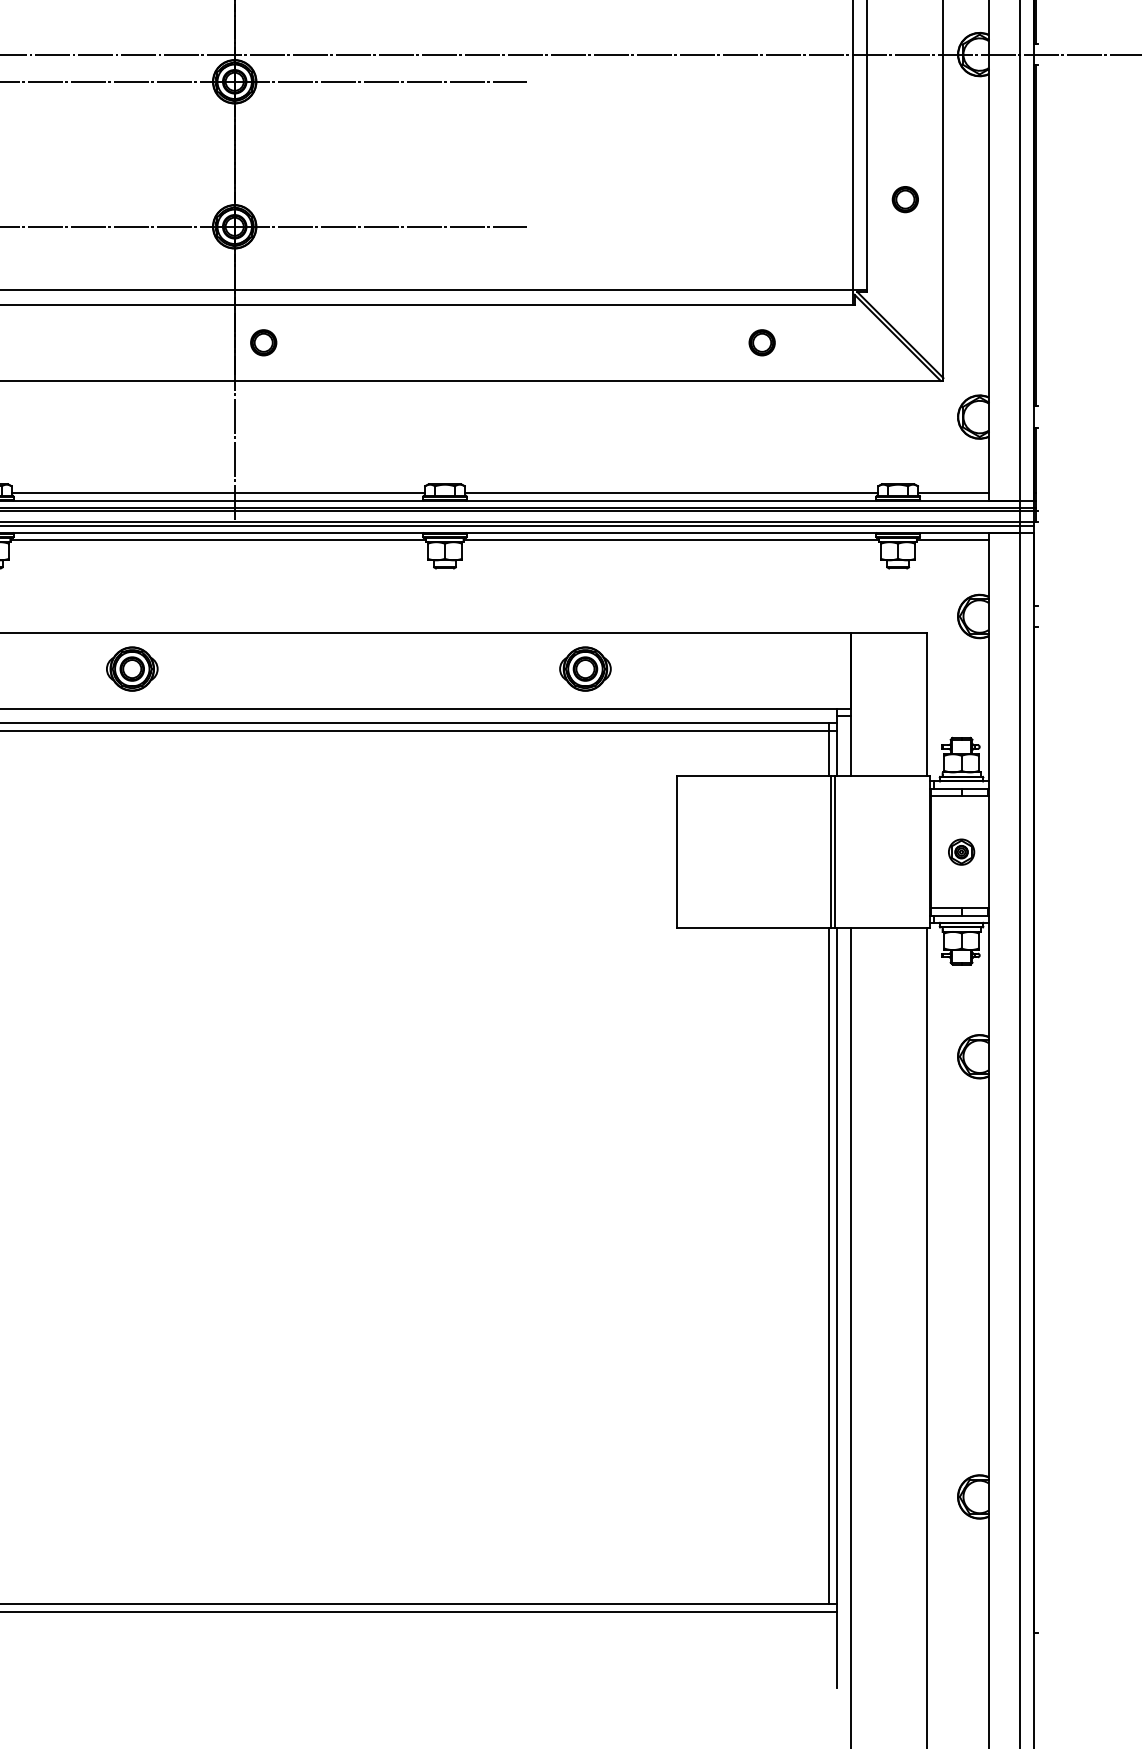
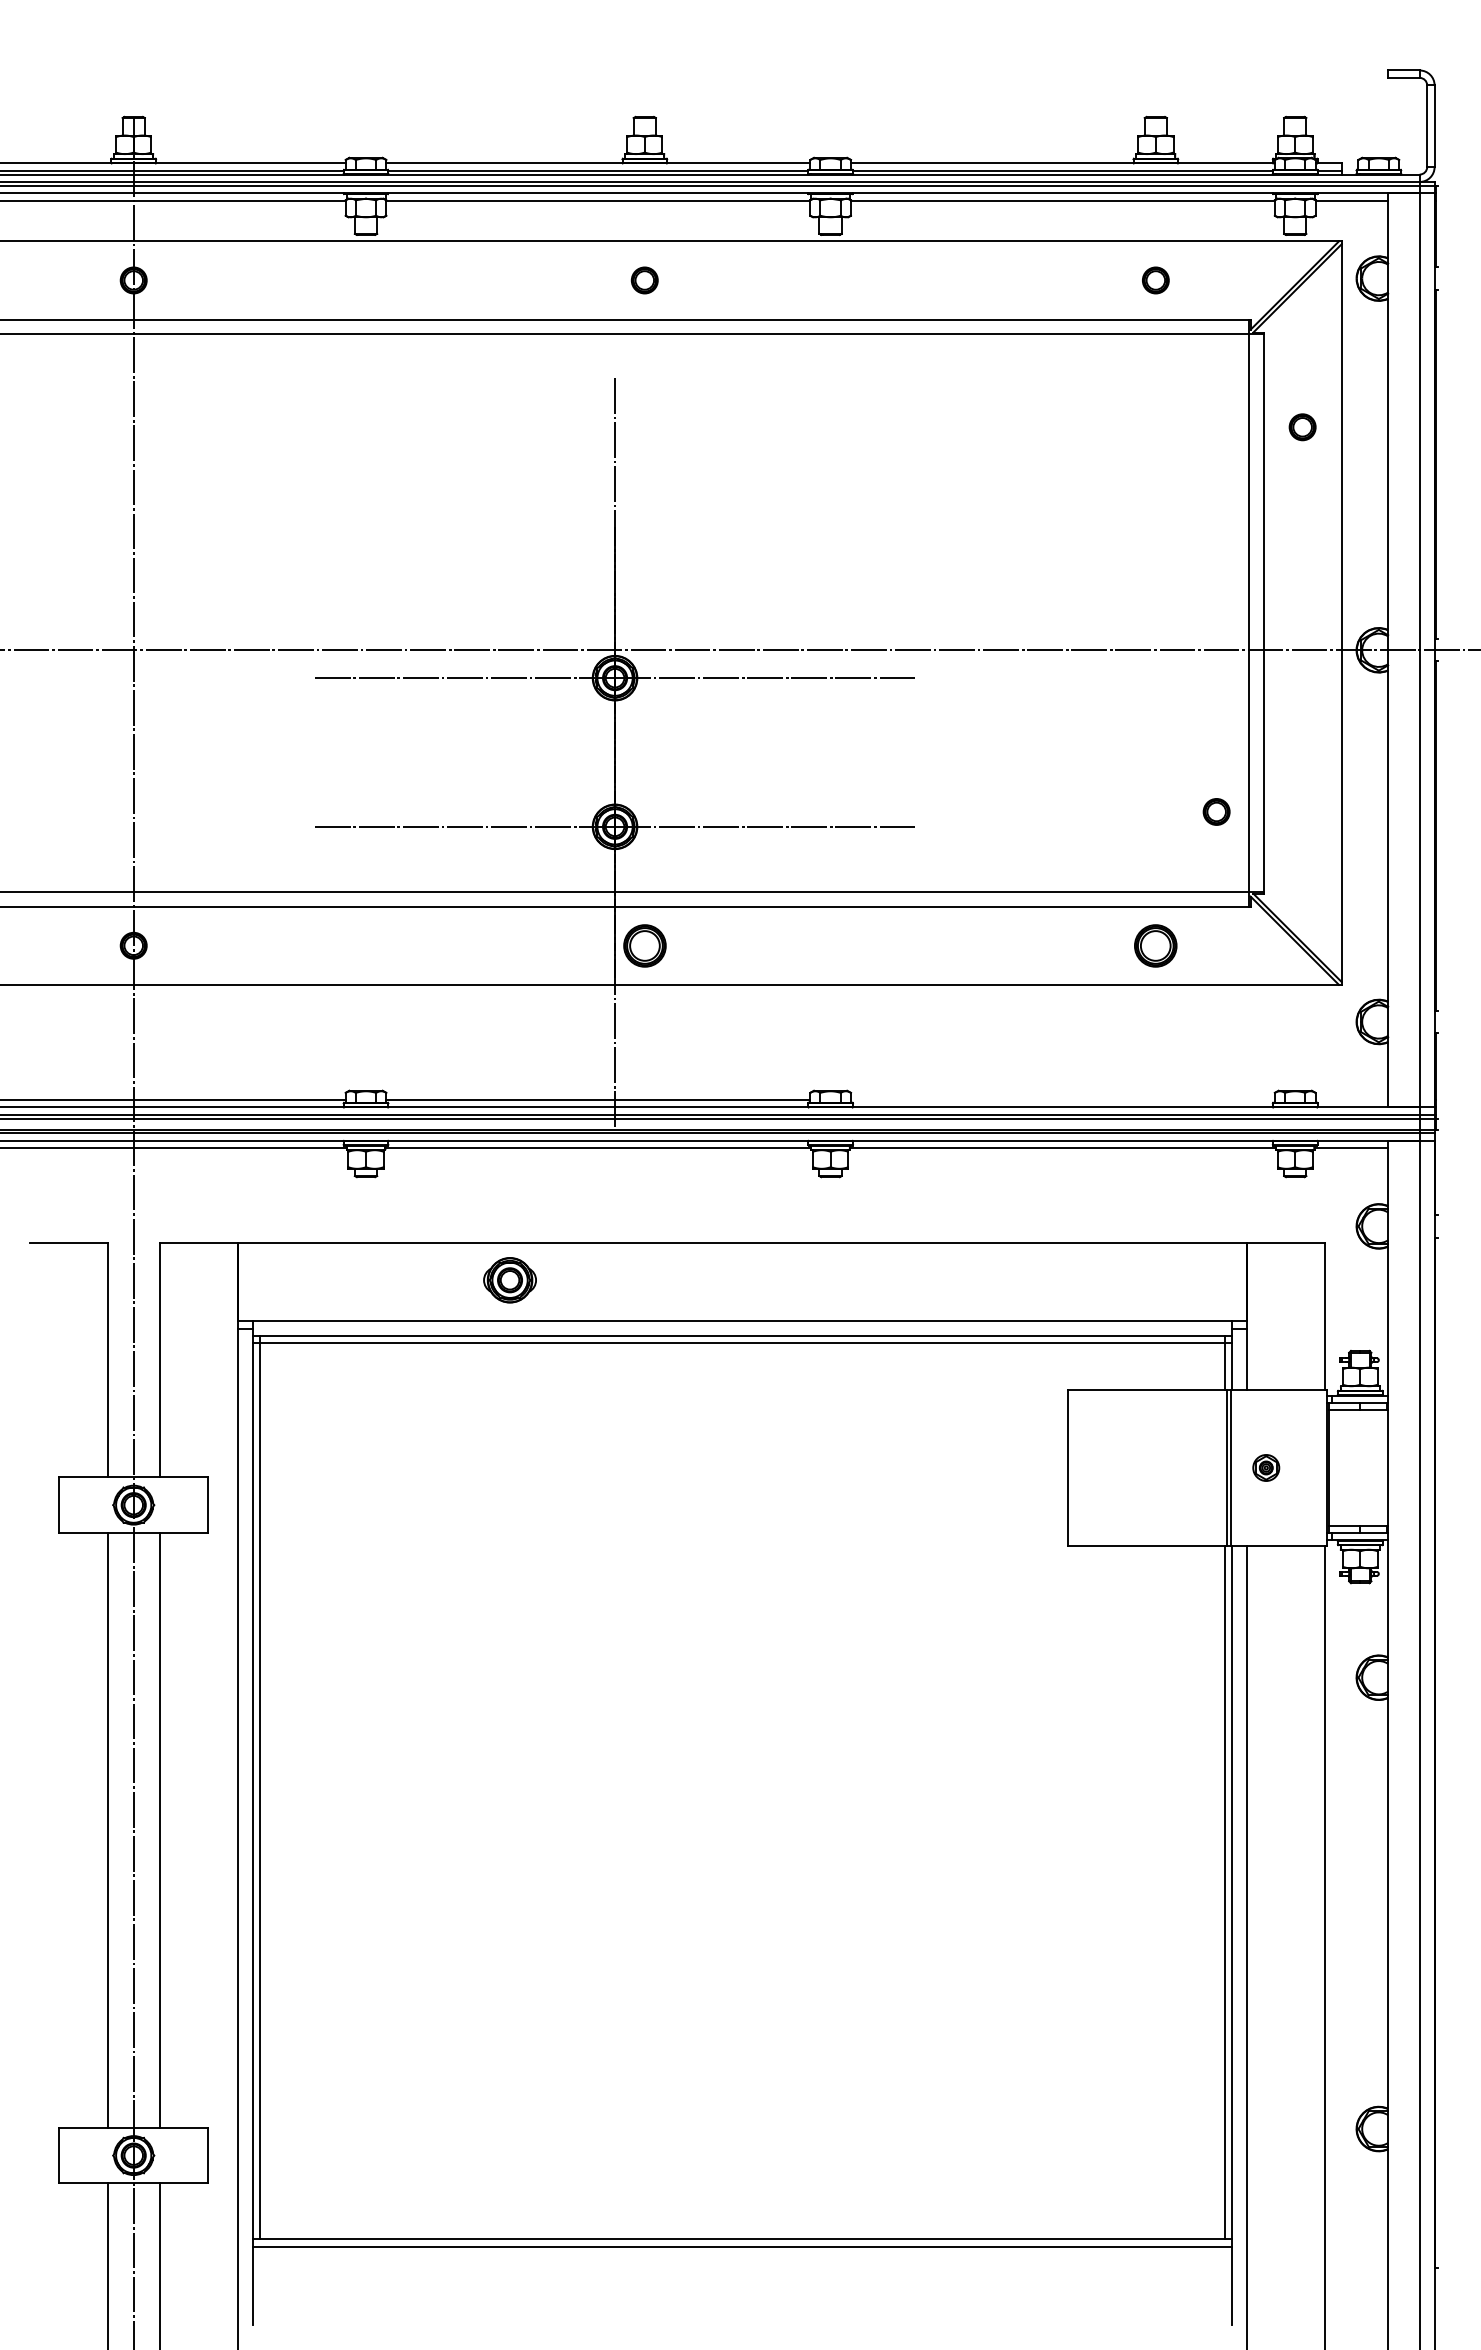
part: (905, 199) -> (1216, 811), moved
part: (263, 342) -> (644, 945), size x1.6
part: (761, 342) -> (1155, 945), size x1.6
line: (671, 493) -> (1062, 1100), removed
line: (953, 493) -> (1351, 1100), removed
part: (585, 669) -> (974, 1280), removed
part: (961, 851) -> (1266, 1467), moved

